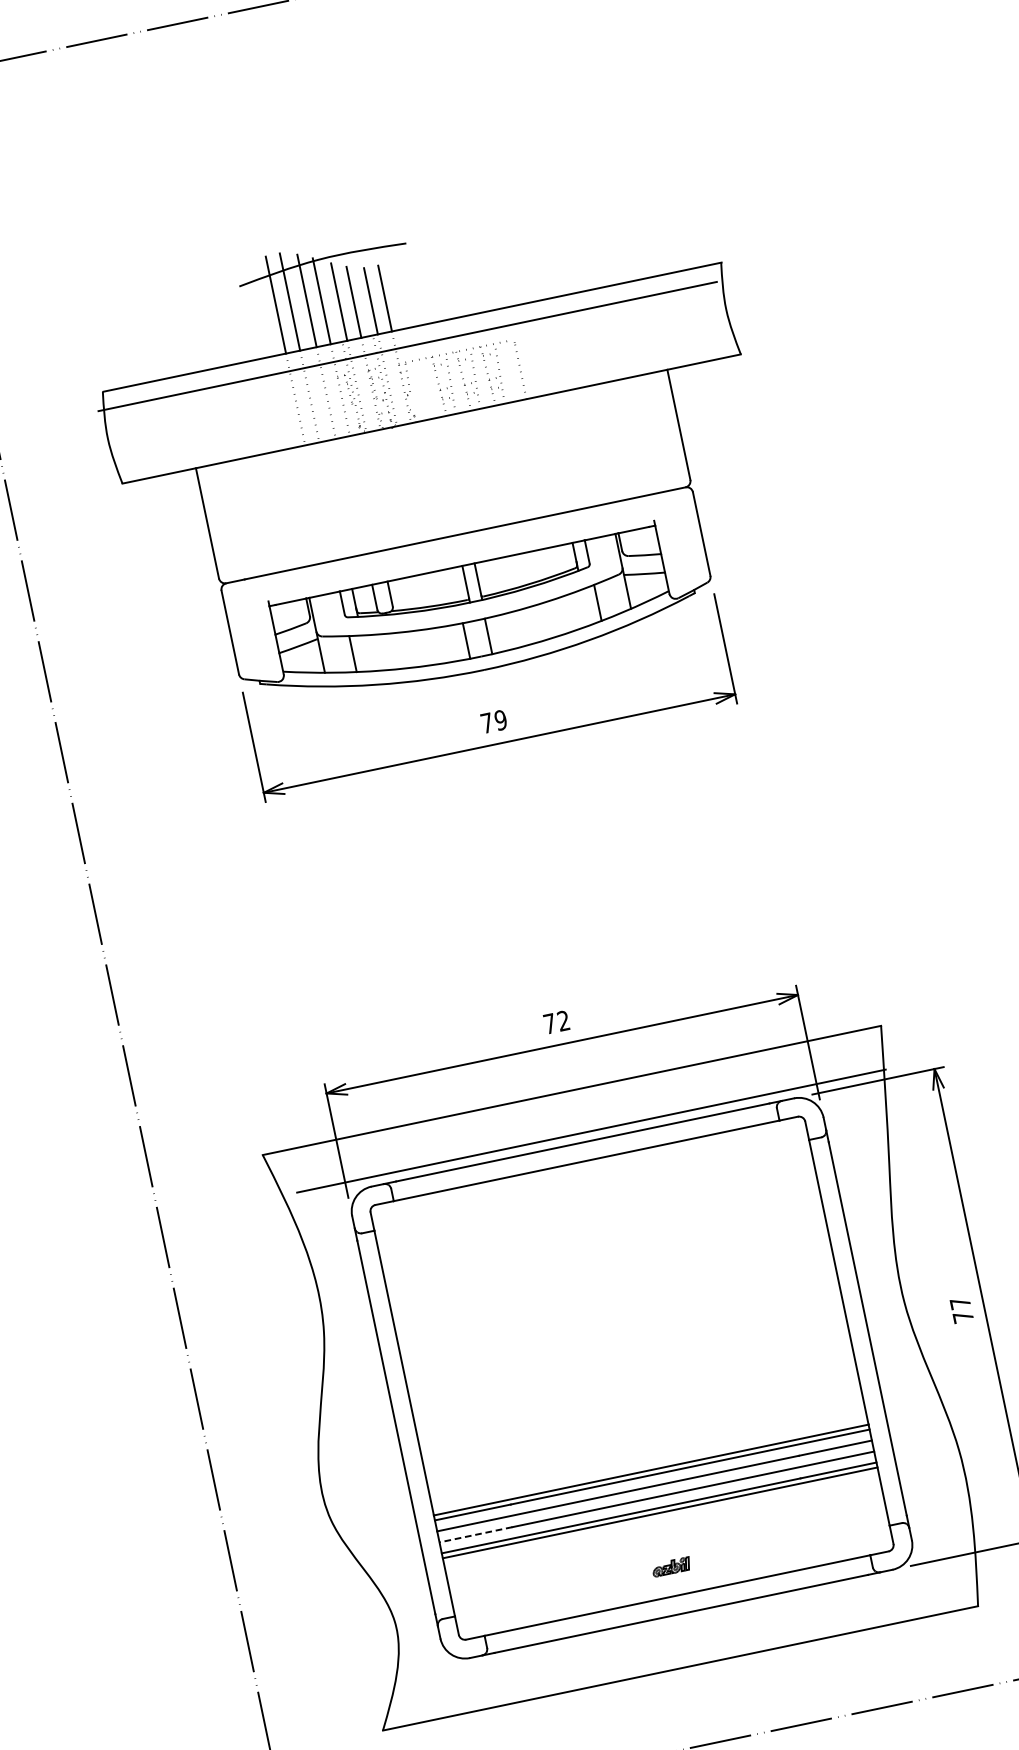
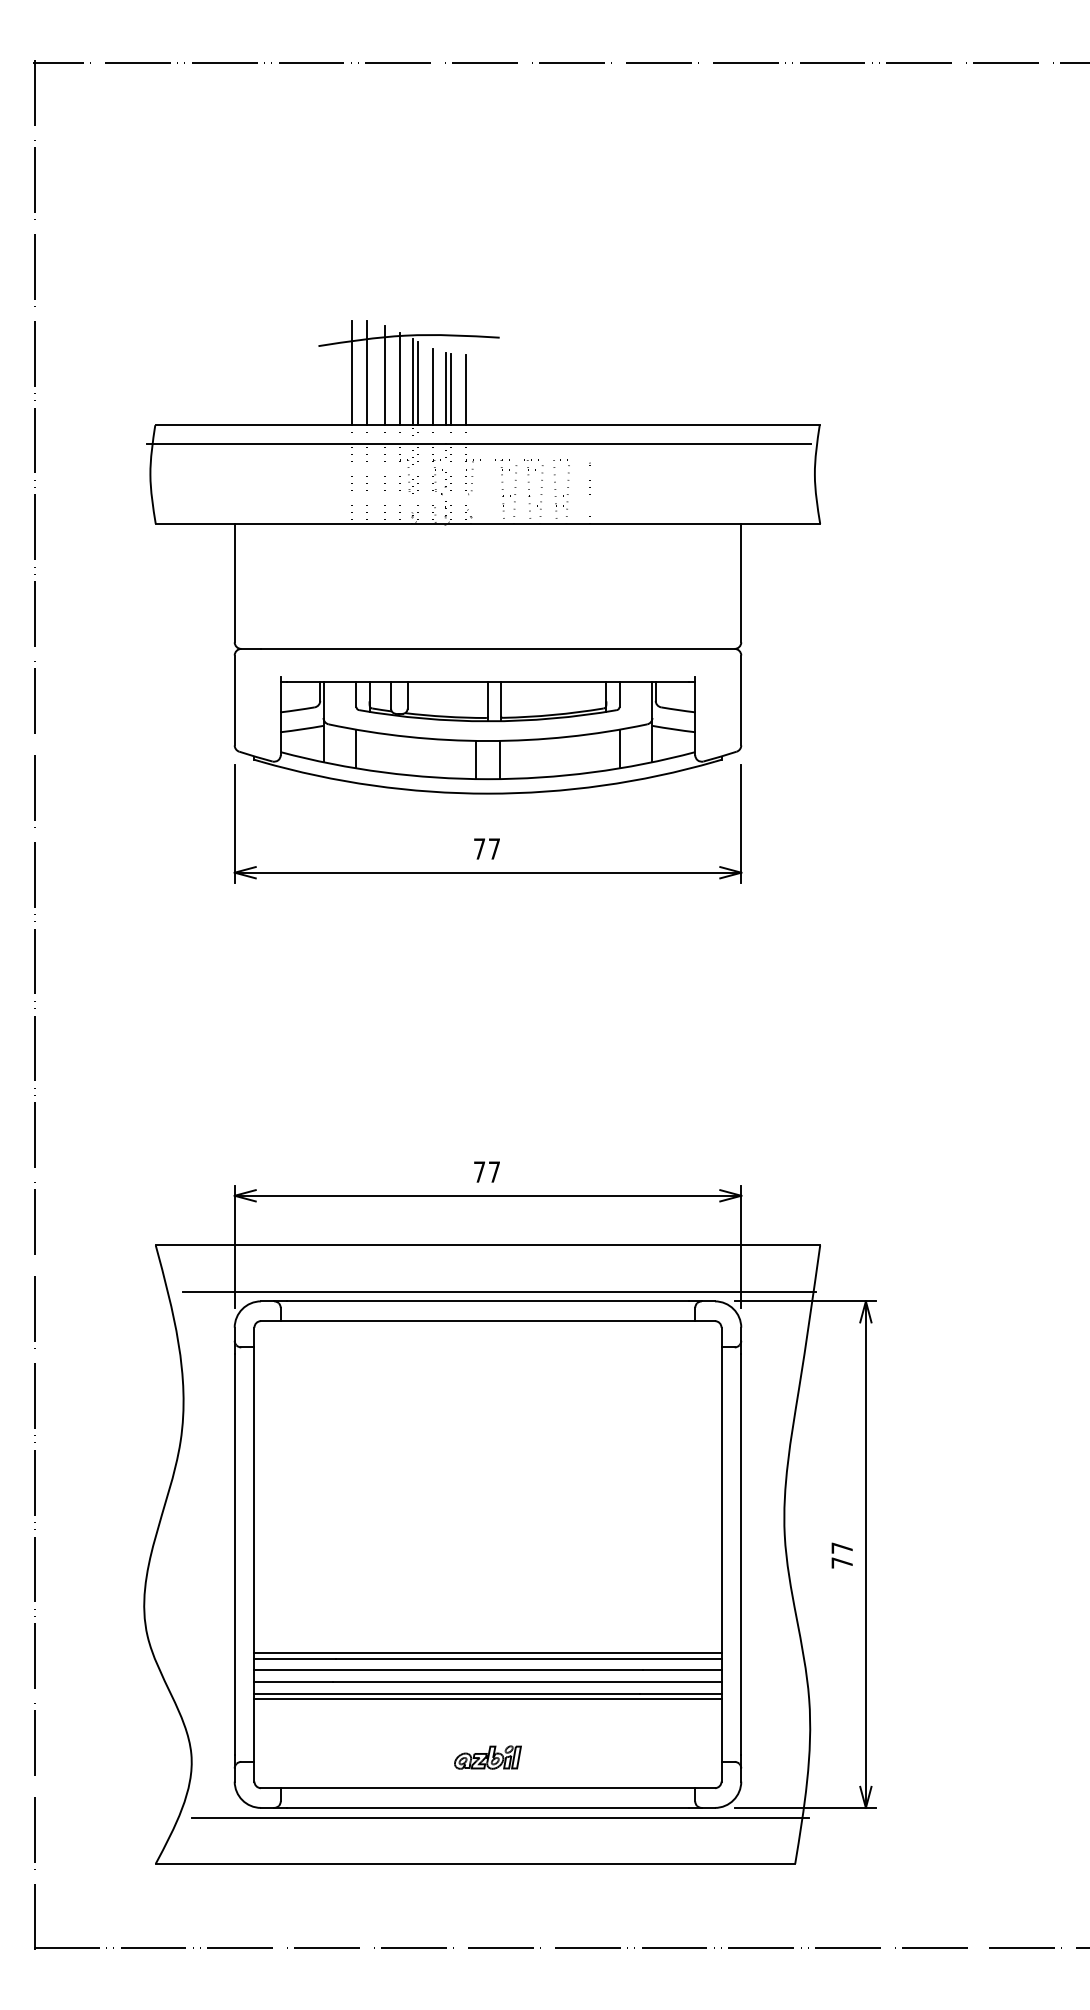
line: (333, 302) -> (412, 382), added
line: (365, 302) -> (445, 389), added
text: (500, 719) -> (494, 848), 79 -> 77
text: (562, 1020) -> (493, 1171), 72 -> 77
line: (475, 1535) -> (293, 1682), dashed -> solid
part: (671, 1567) -> (487, 1757), size x1.67
line: (694, 1620) -> (500, 1817), added

